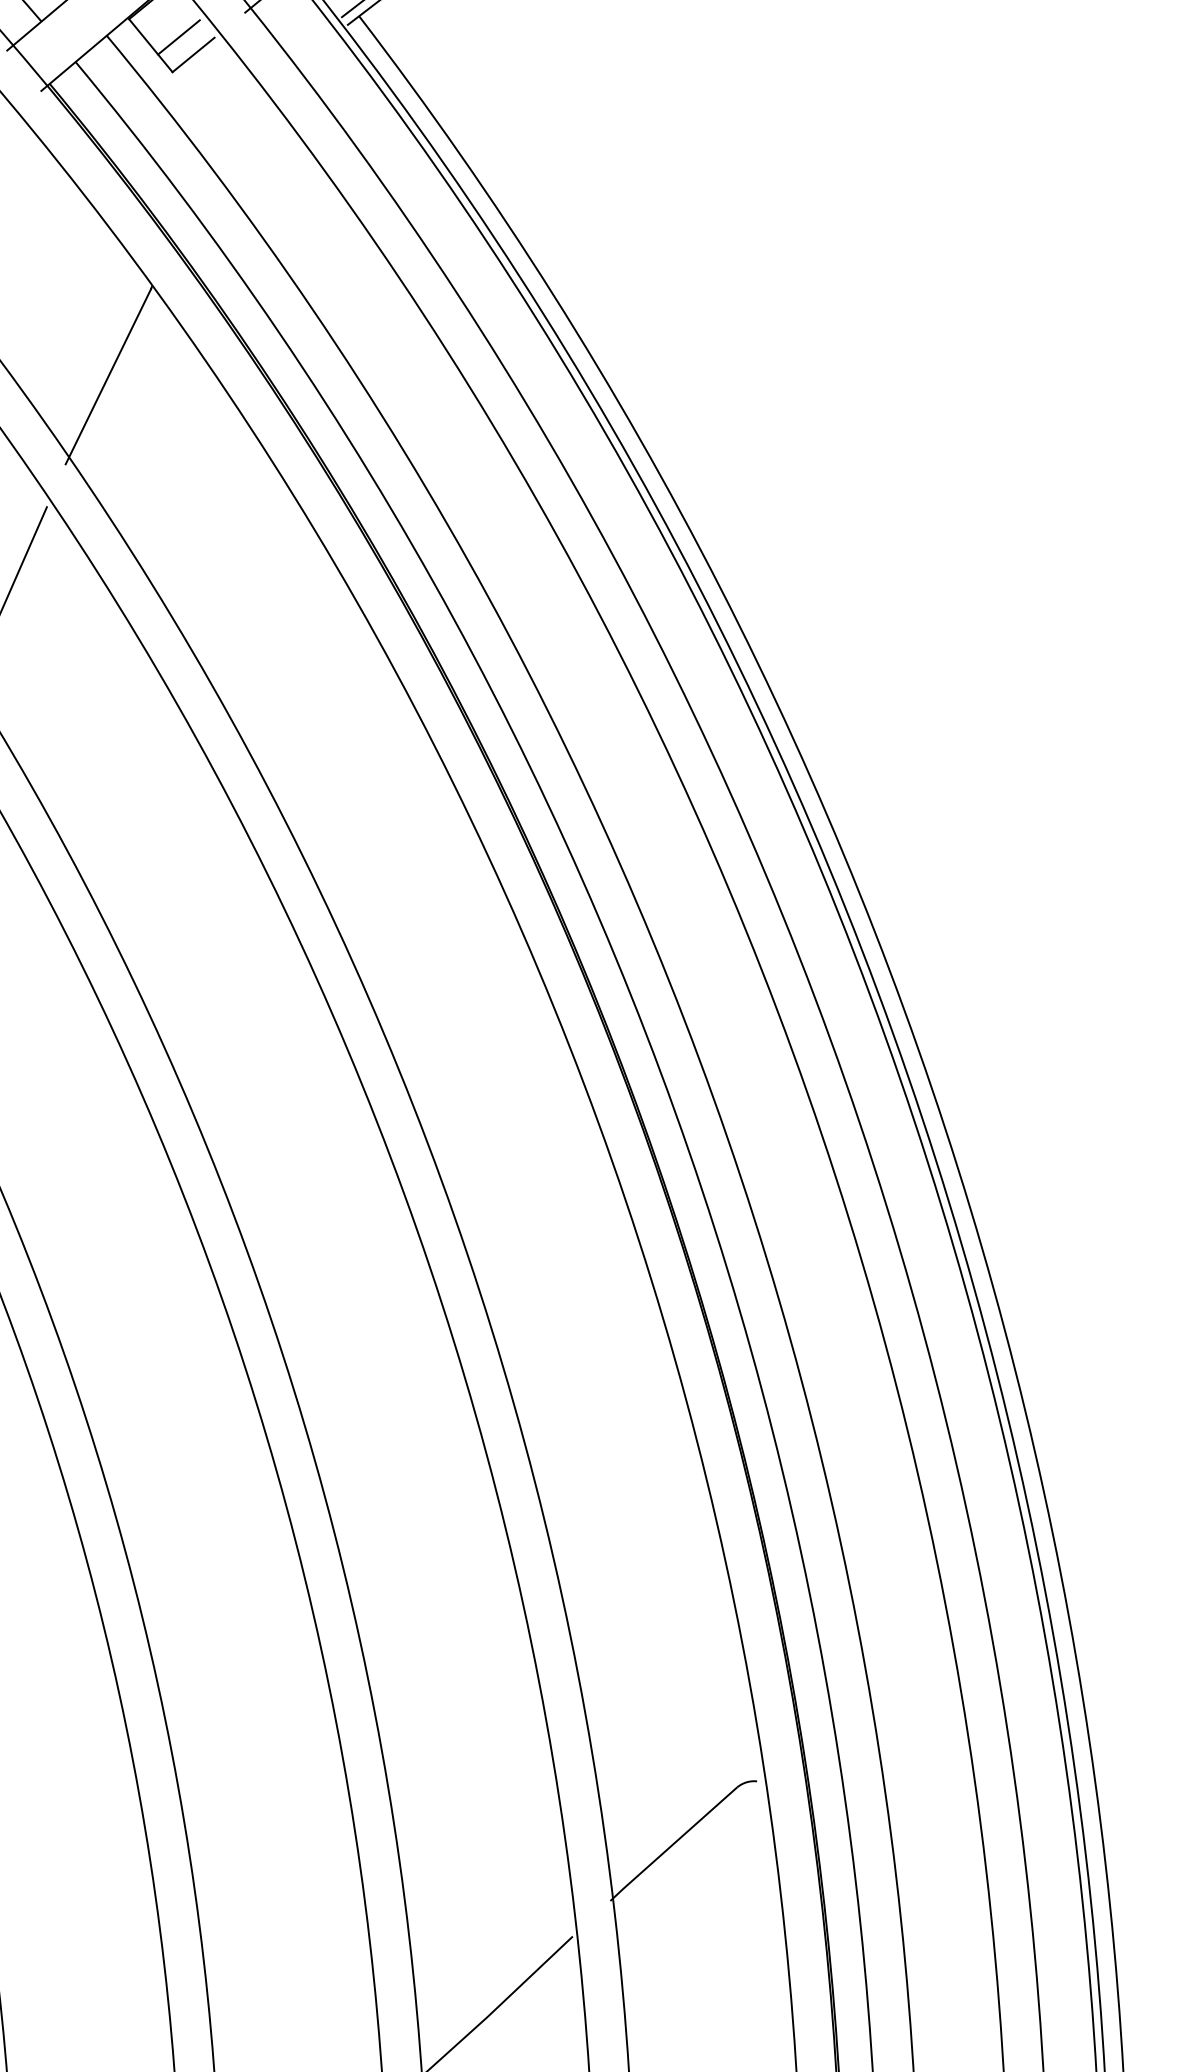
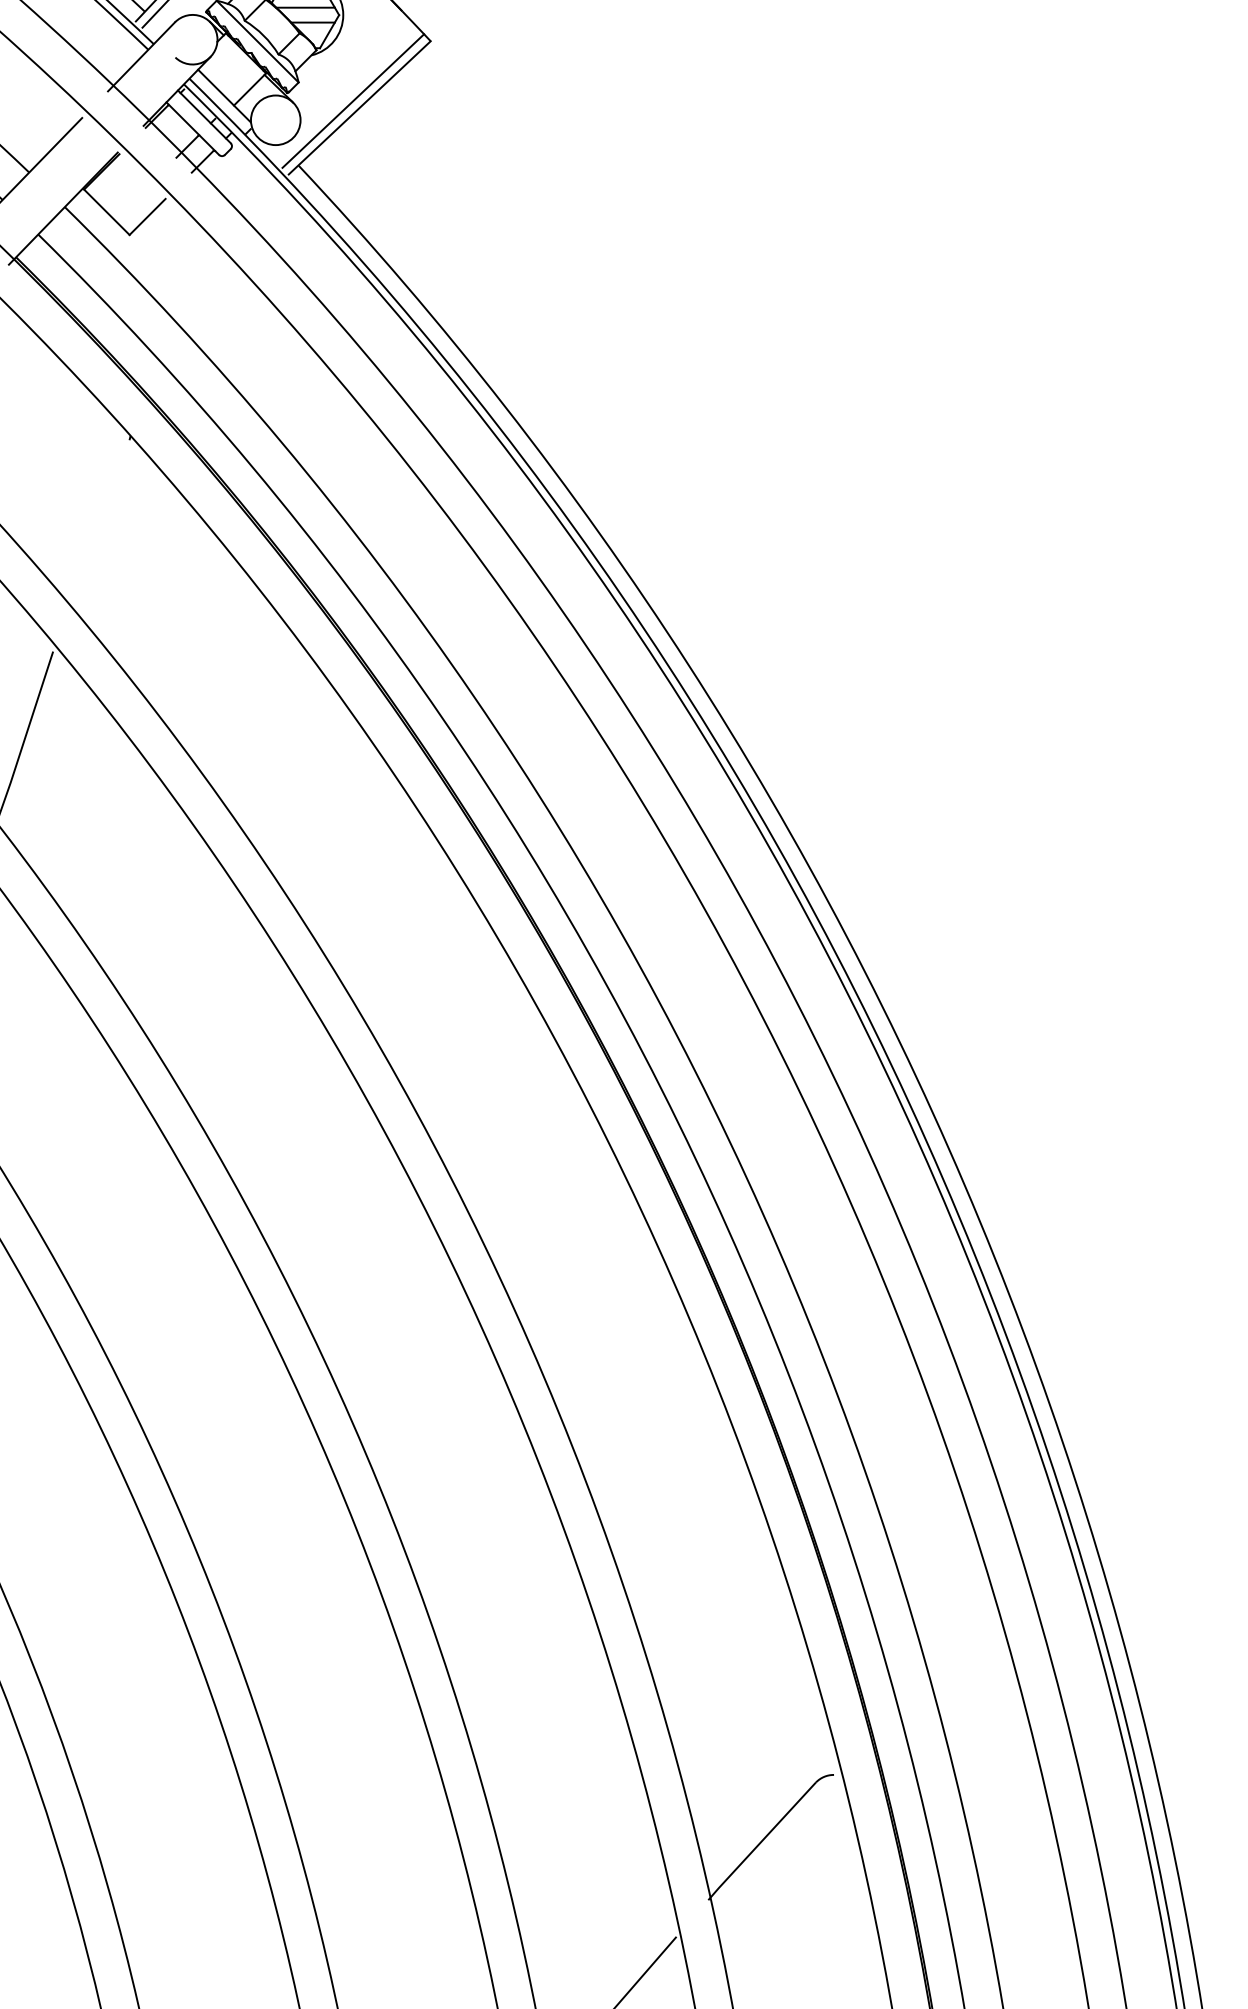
line: (179, 36) -> (132, 201), removed
line: (107, 376) -> (97, 524), removed

